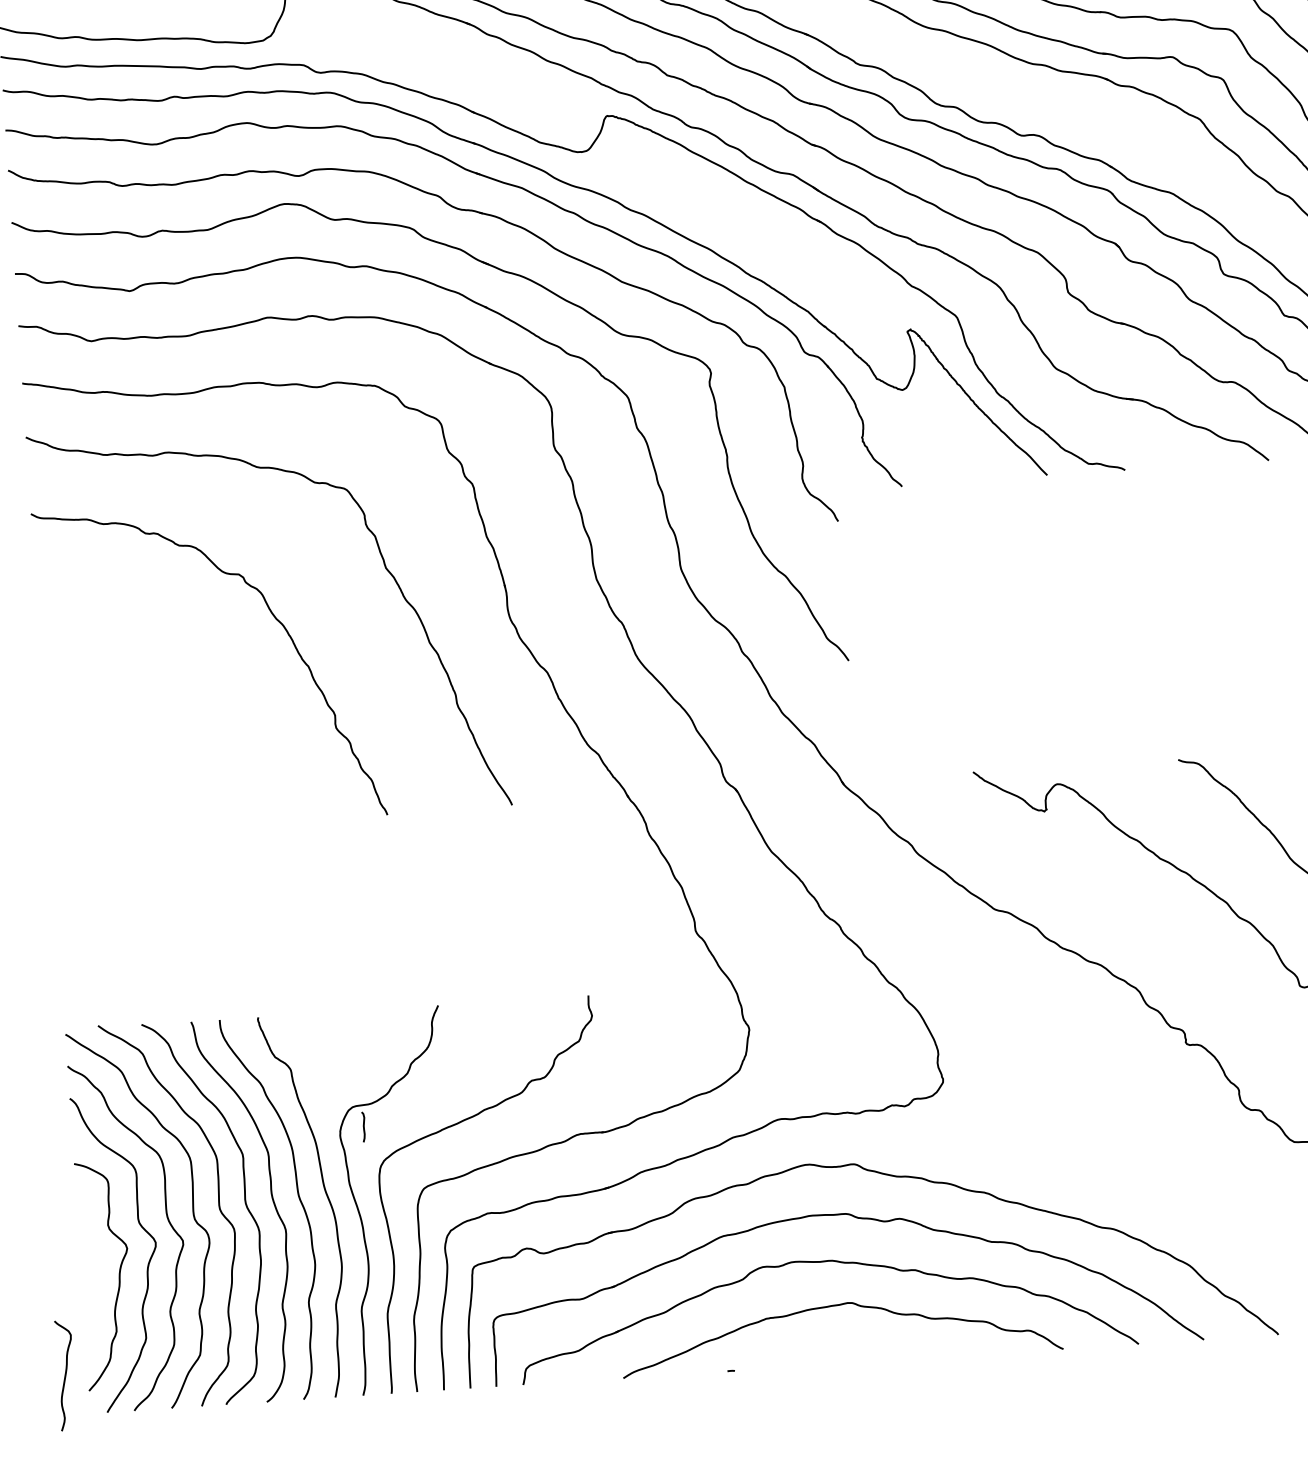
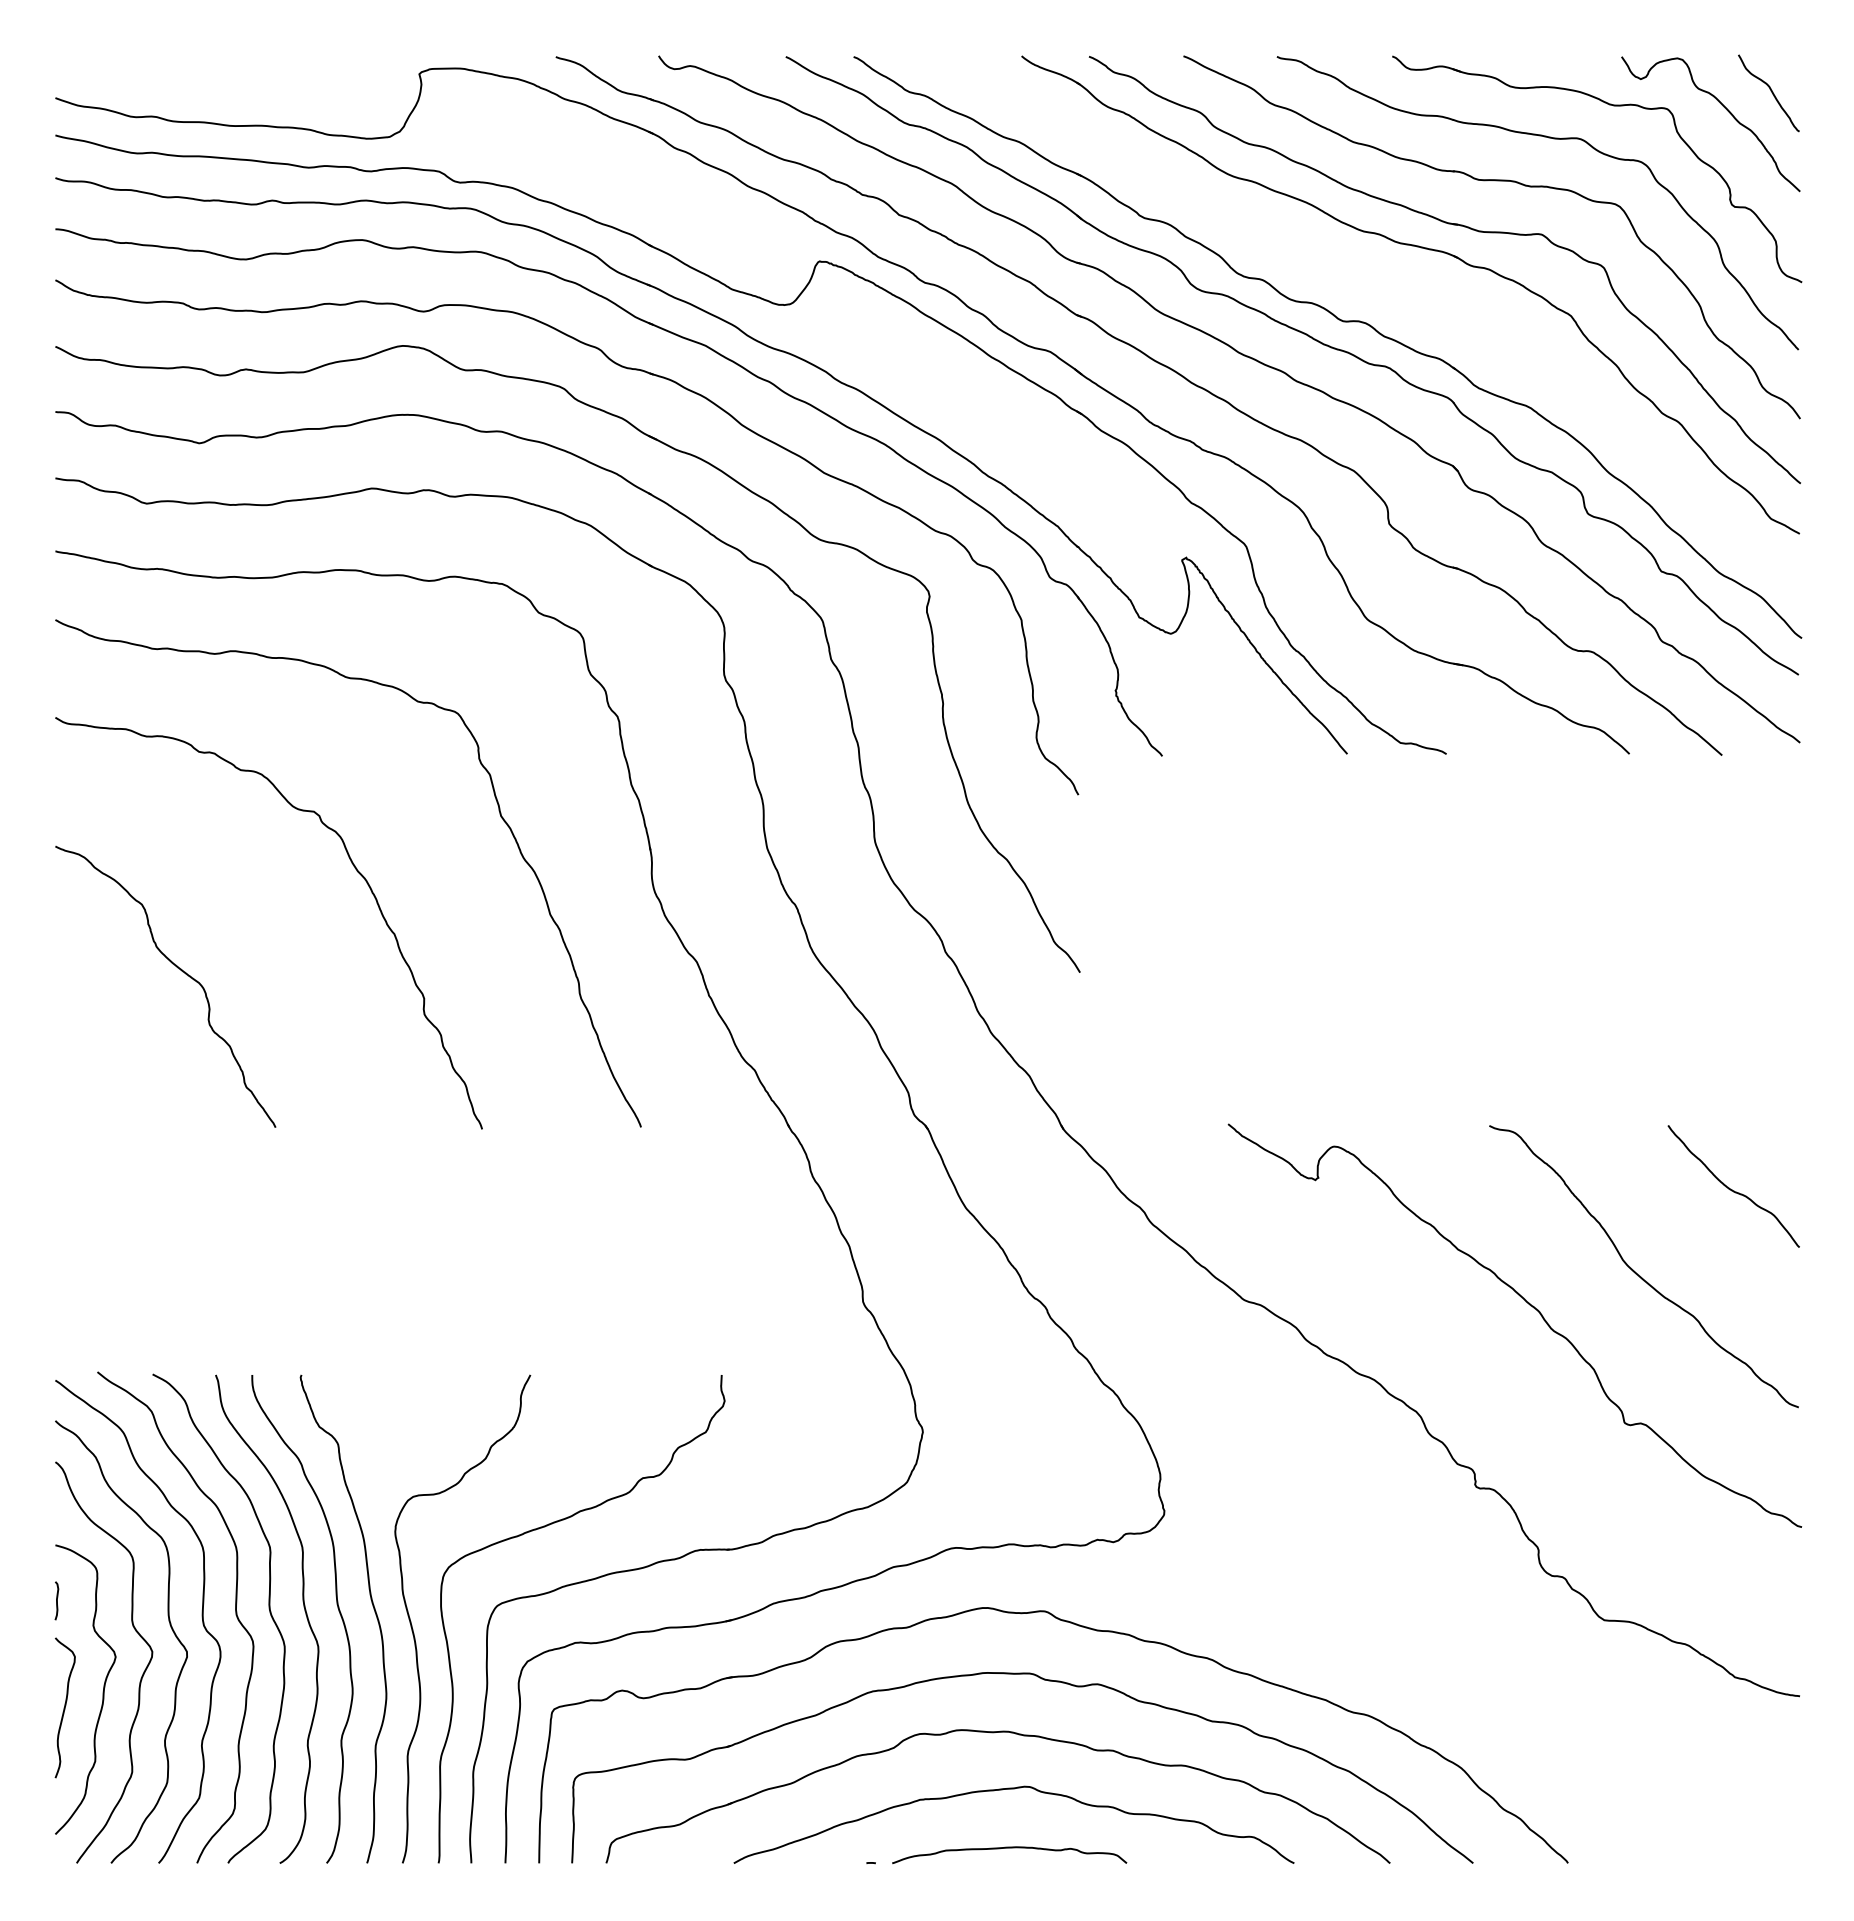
curve: (139, 704) -> (177, 968), added
curve: (363, 1126) -> (56, 1600), moved
curve: (839, 1352) -> (1009, 1848), added
curve: (65, 1375) -> (64, 1707), moved

